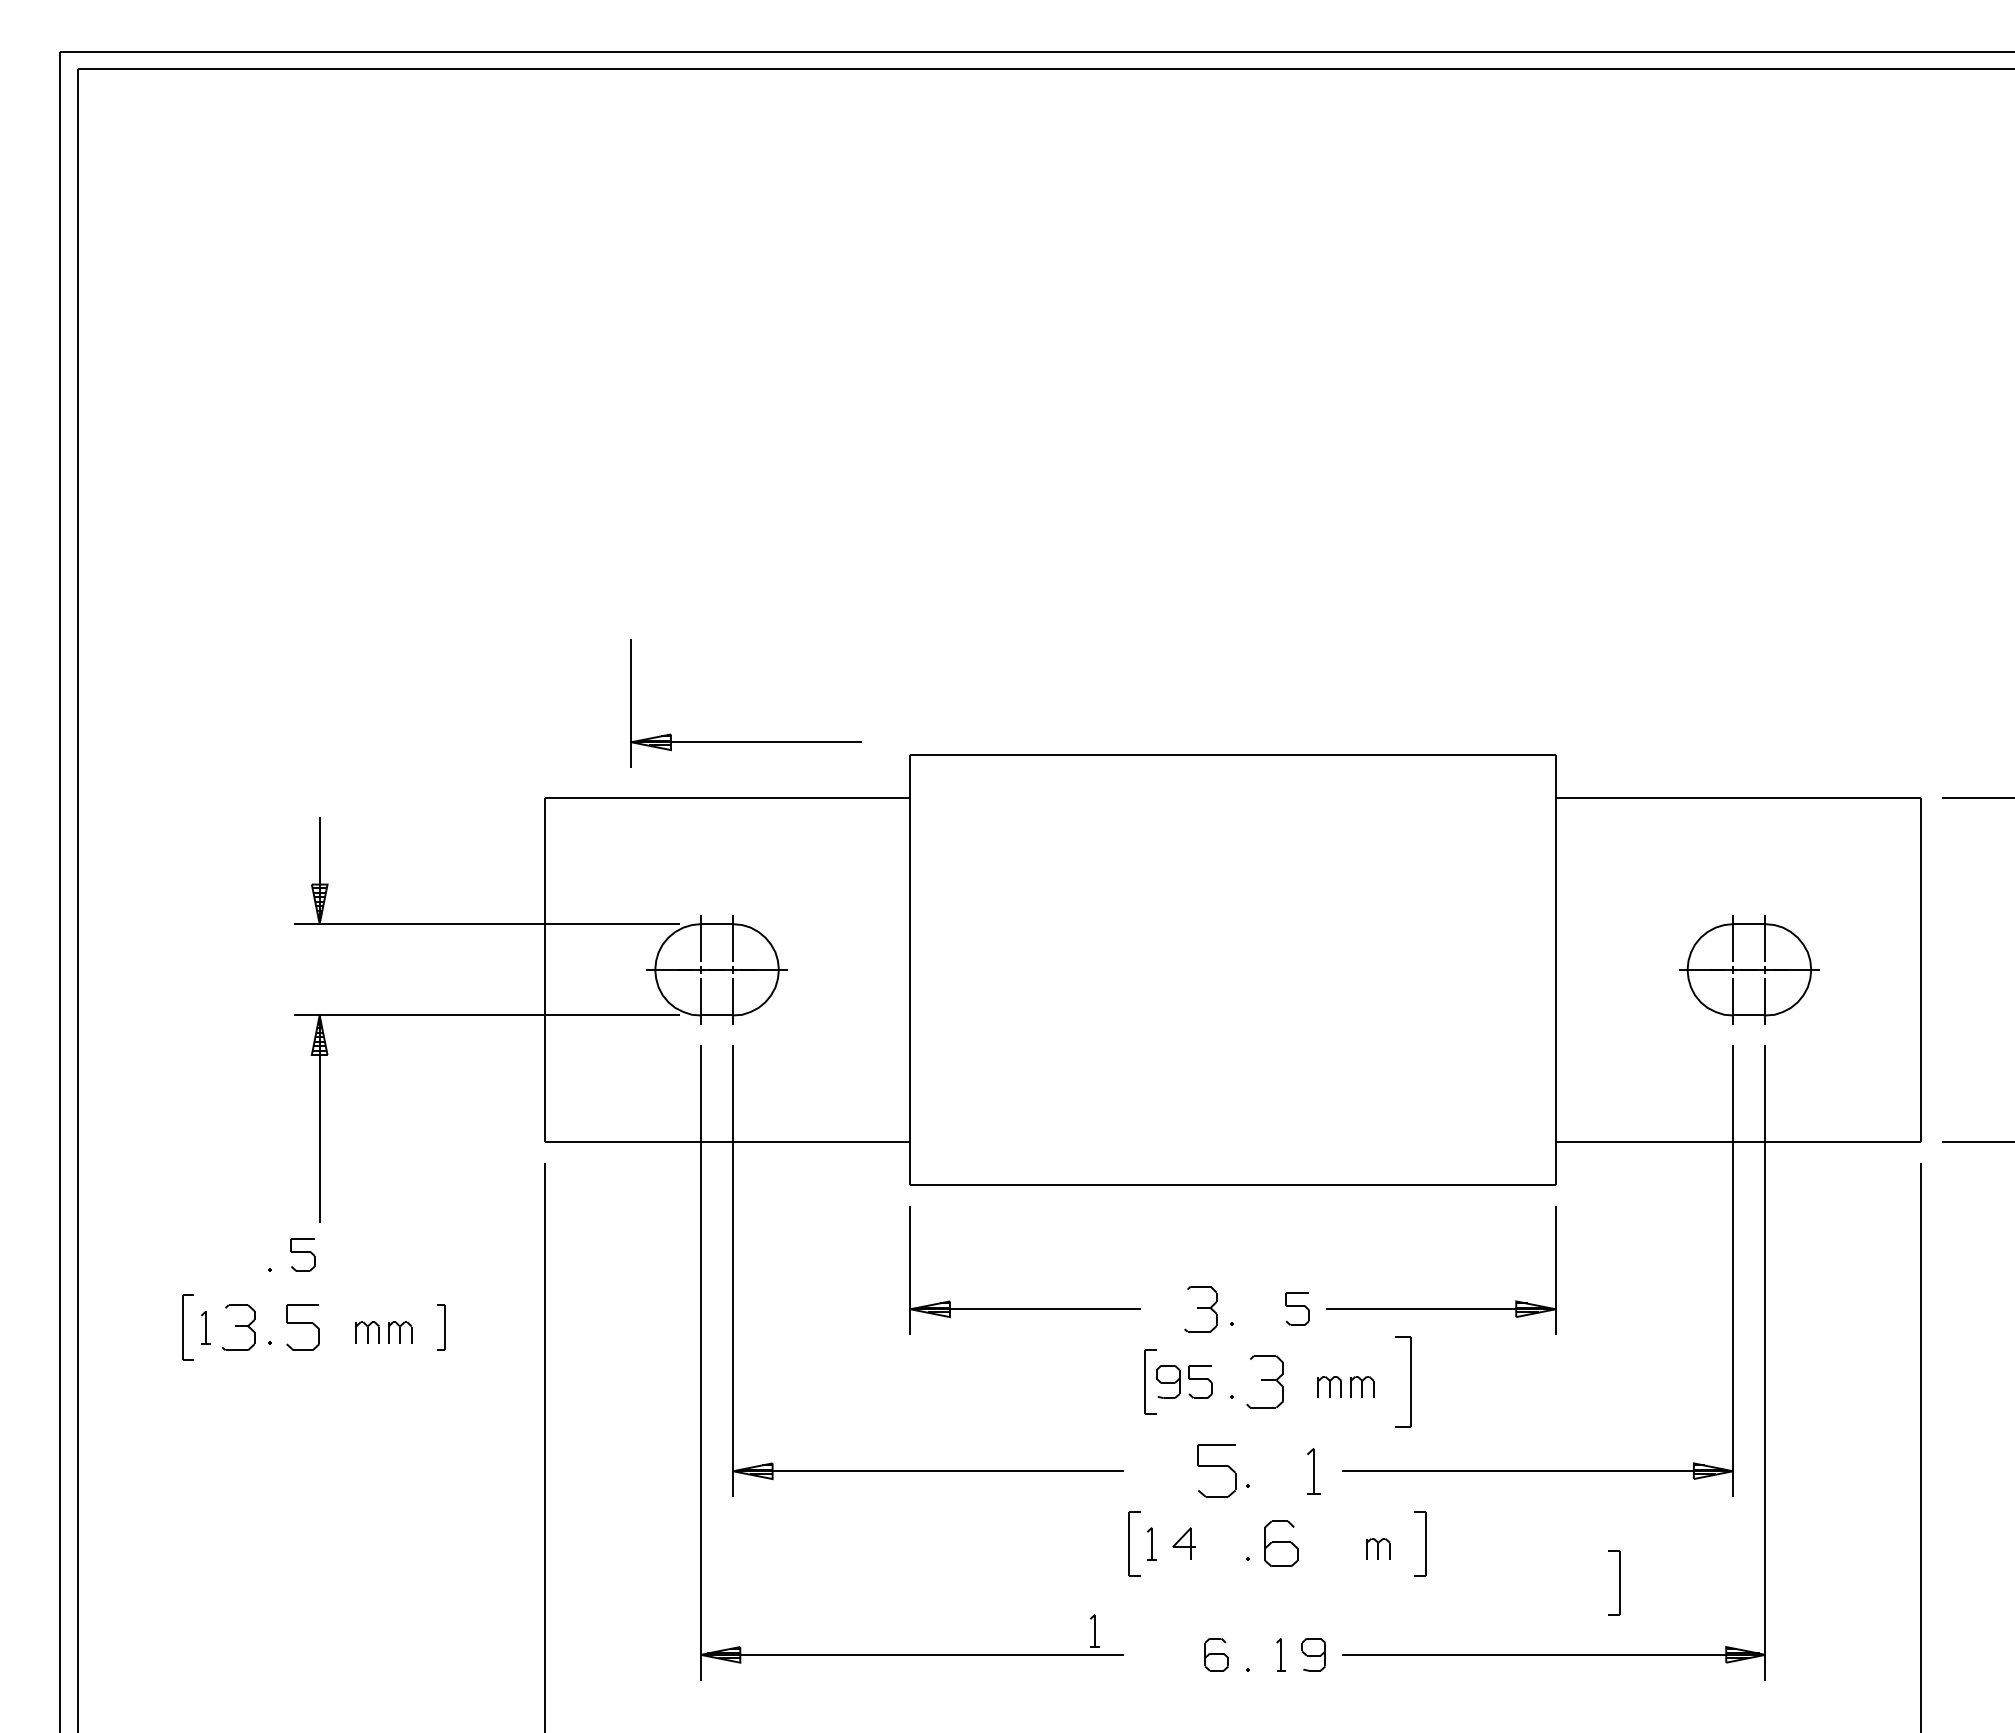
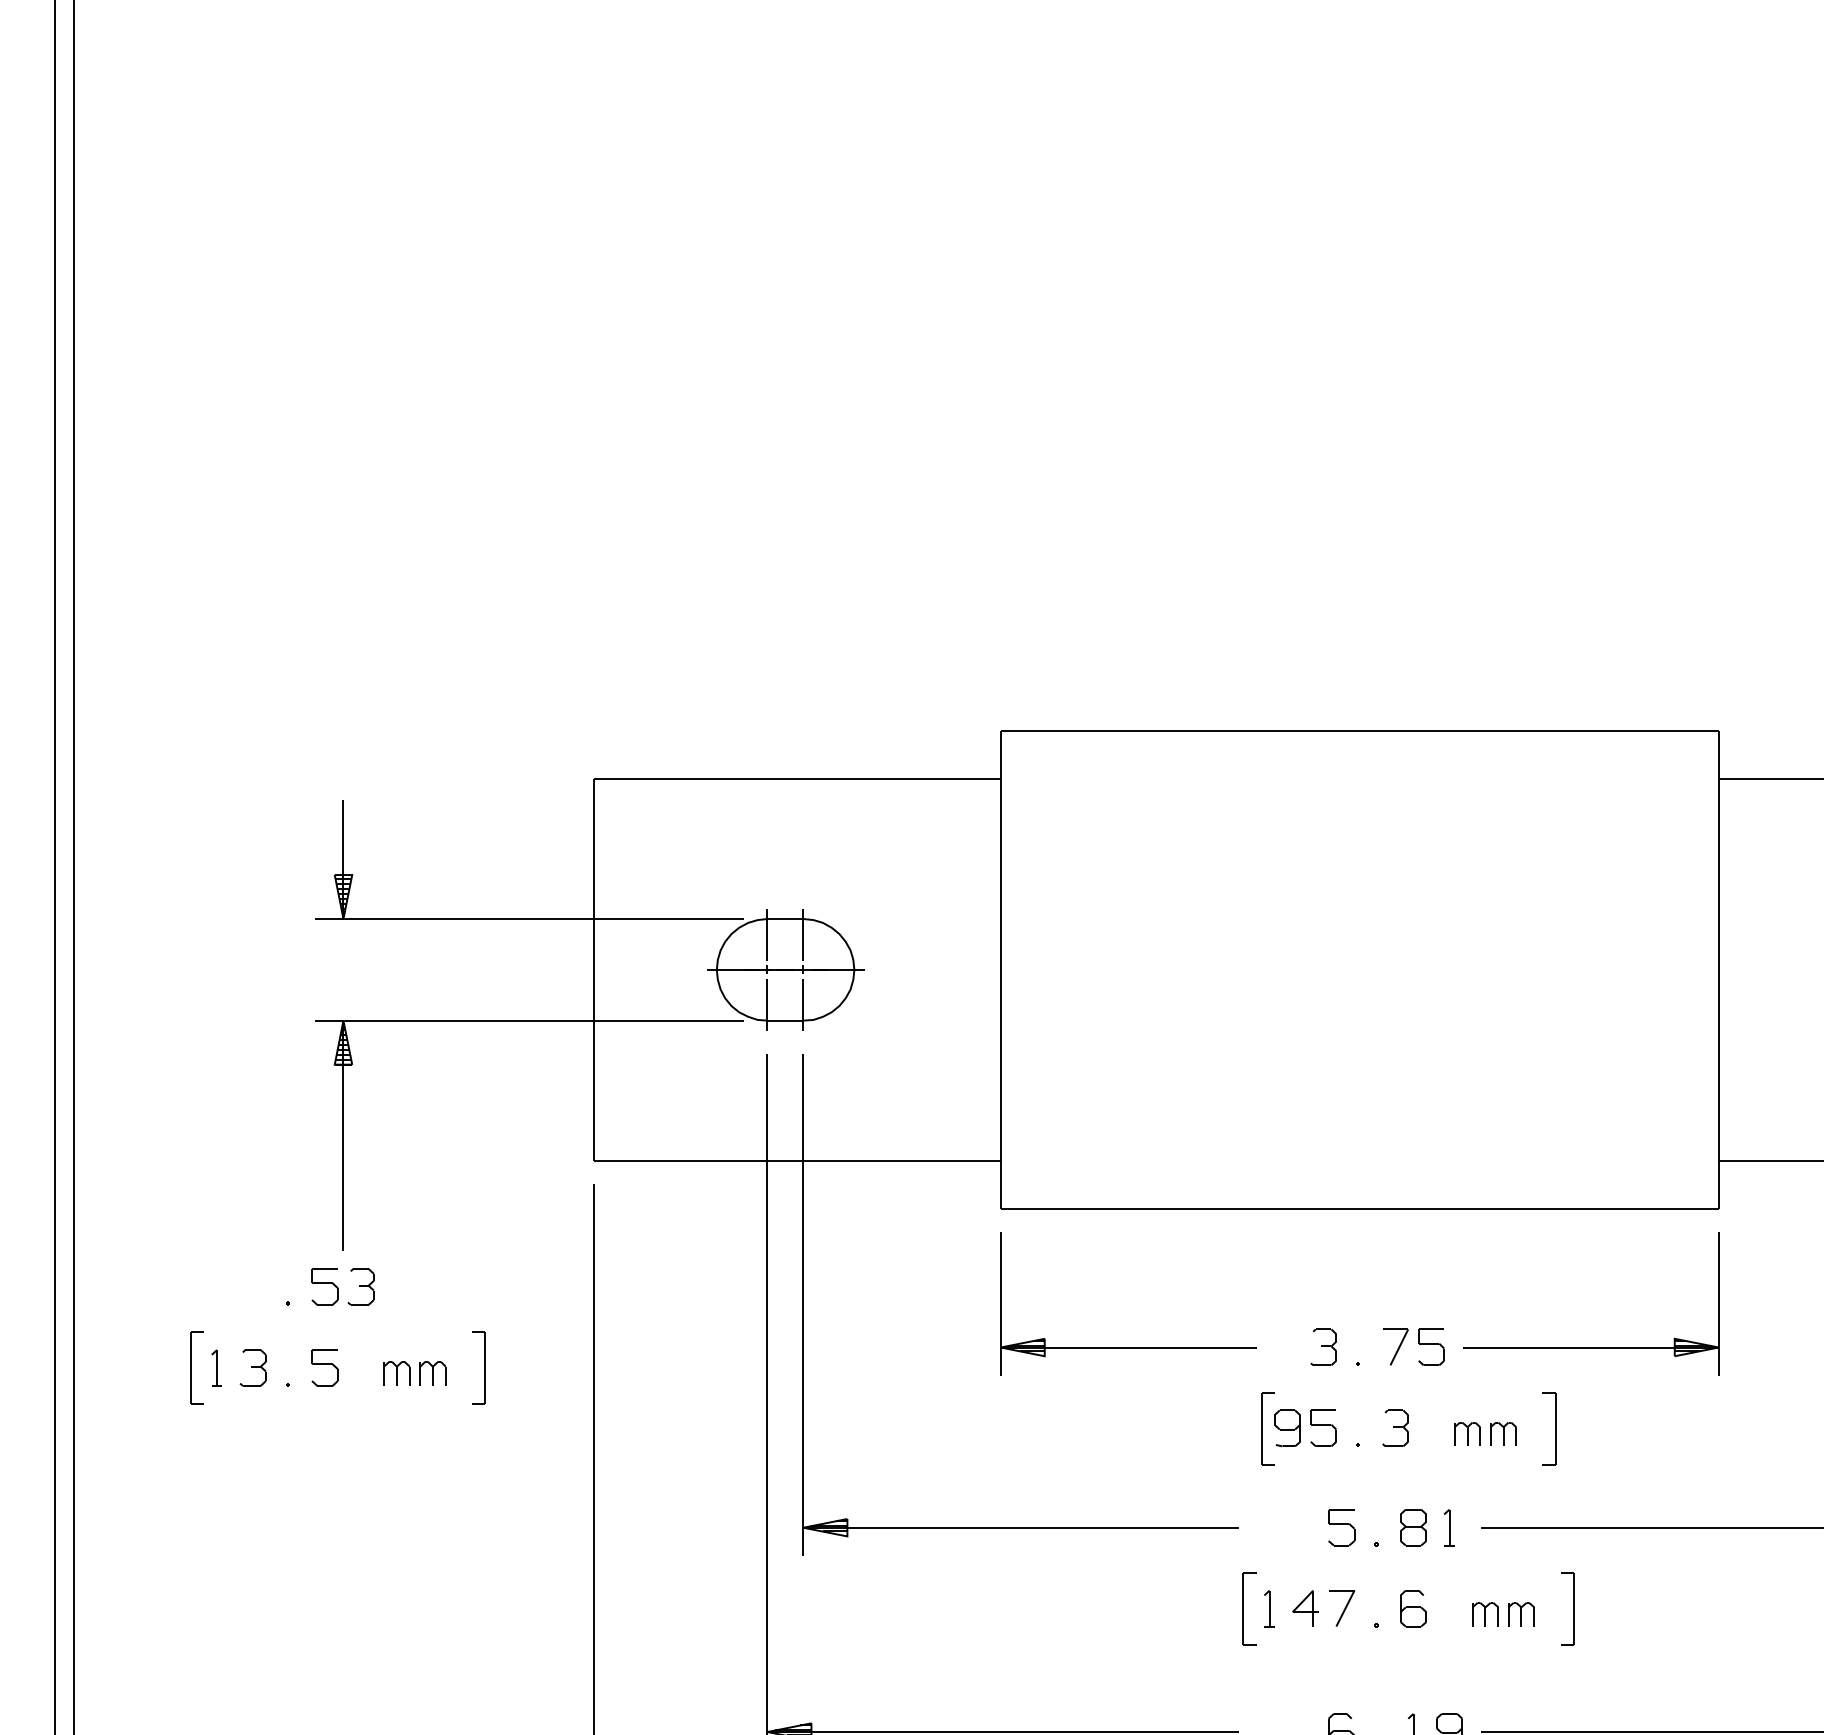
part: (745, 741) -> (817, 715), removed
part: (335, 1254) -> (361, 1286), added
part: (1200, 1308) -> (1323, 1346), size x0.71
part: (1265, 1308) -> (1395, 1346), added
part: (238, 1327) -> (253, 1367), size x0.71
part: (302, 1327) -> (324, 1367), size x0.71
part: (441, 1327) -> (478, 1367), size x1.43
part: (1265, 1381) -> (1395, 1427), size x0.62
part: (1403, 1381) -> (1549, 1427), size x0.71
part: (1216, 1470) -> (1341, 1526), size x0.62
part: (1281, 1470) -> (1413, 1526), added
part: (1312, 1470) -> (1448, 1526), size x0.71
part: (1216, 1543) -> (1341, 1608), added
part: (1281, 1543) -> (1413, 1608), size x0.71
part: (1345, 1548) -> (1484, 1613), added
part: (1614, 1582) -> (1784, 1651), removed
part: (1094, 1630) -> (1205, 1704), removed

